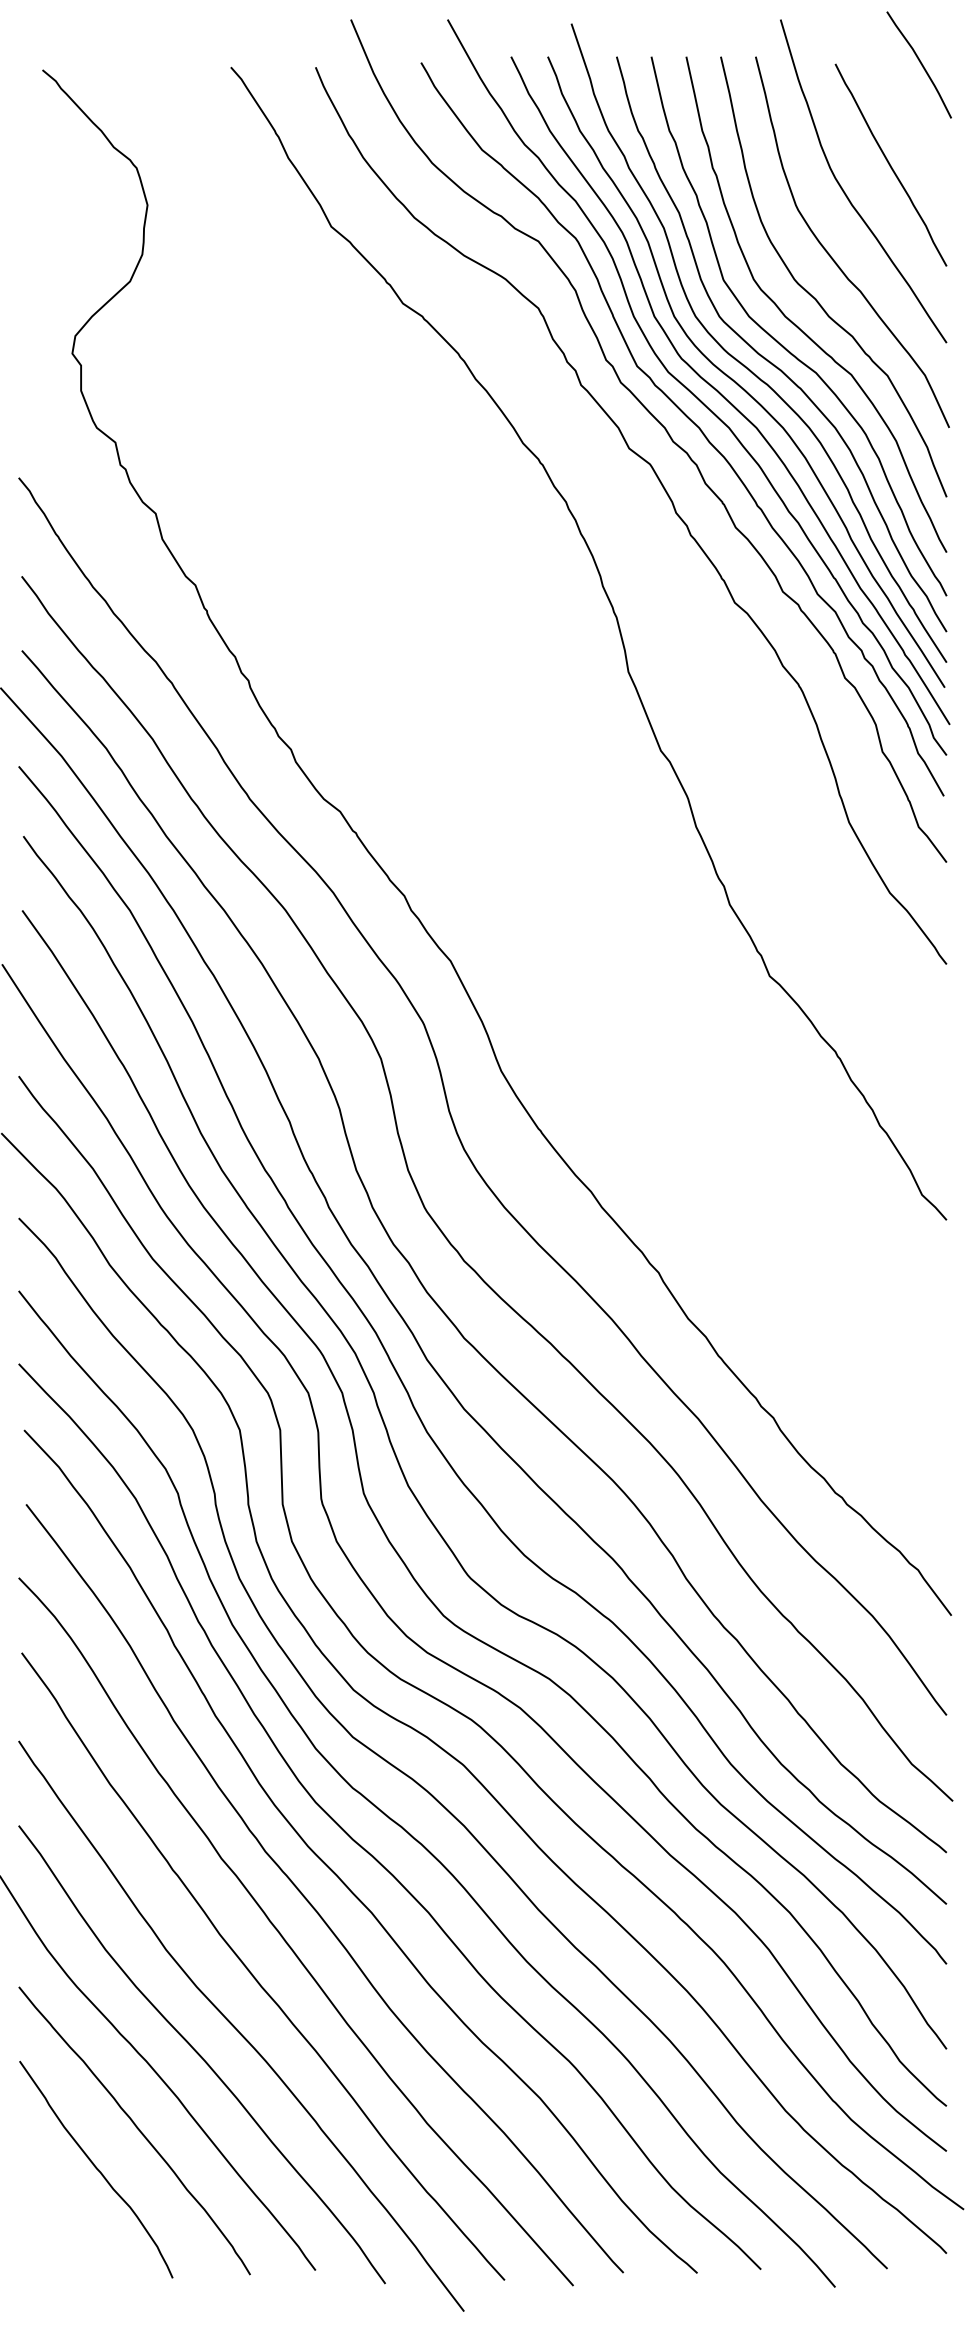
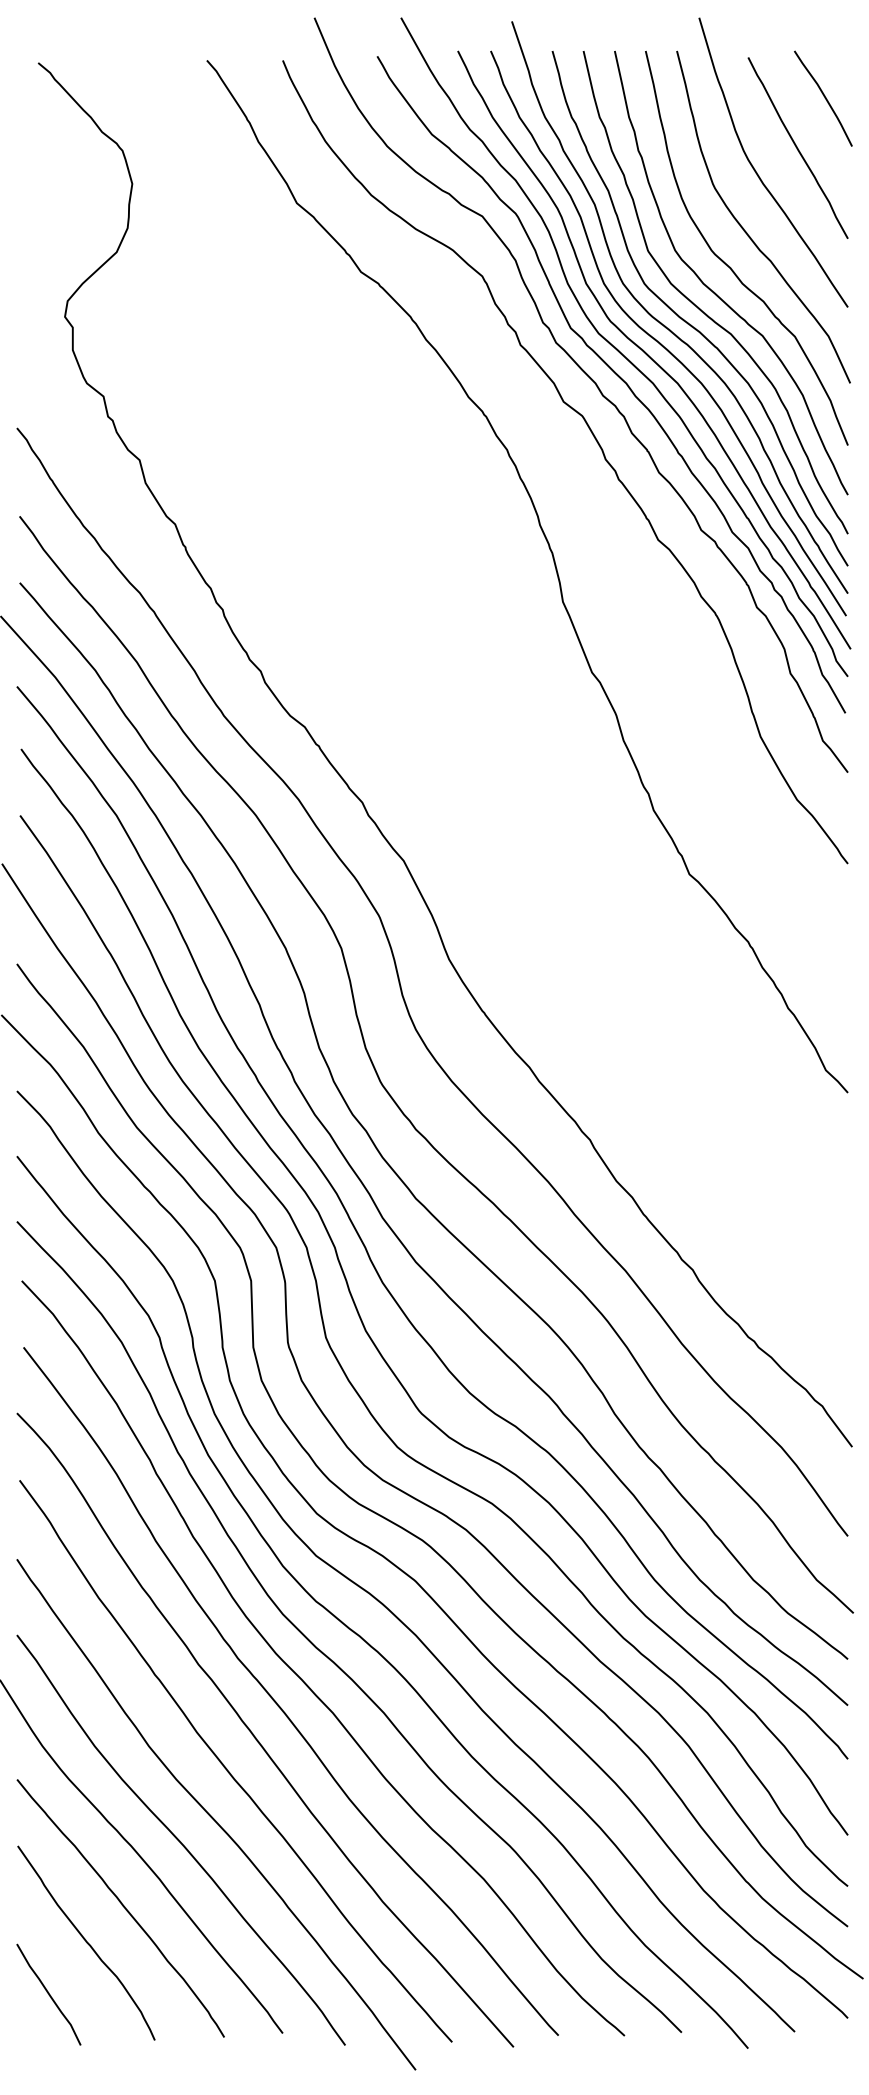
curve: (920, 64) -> (824, 98), moved
curve: (54, 2227) -> (48, 1994), added

